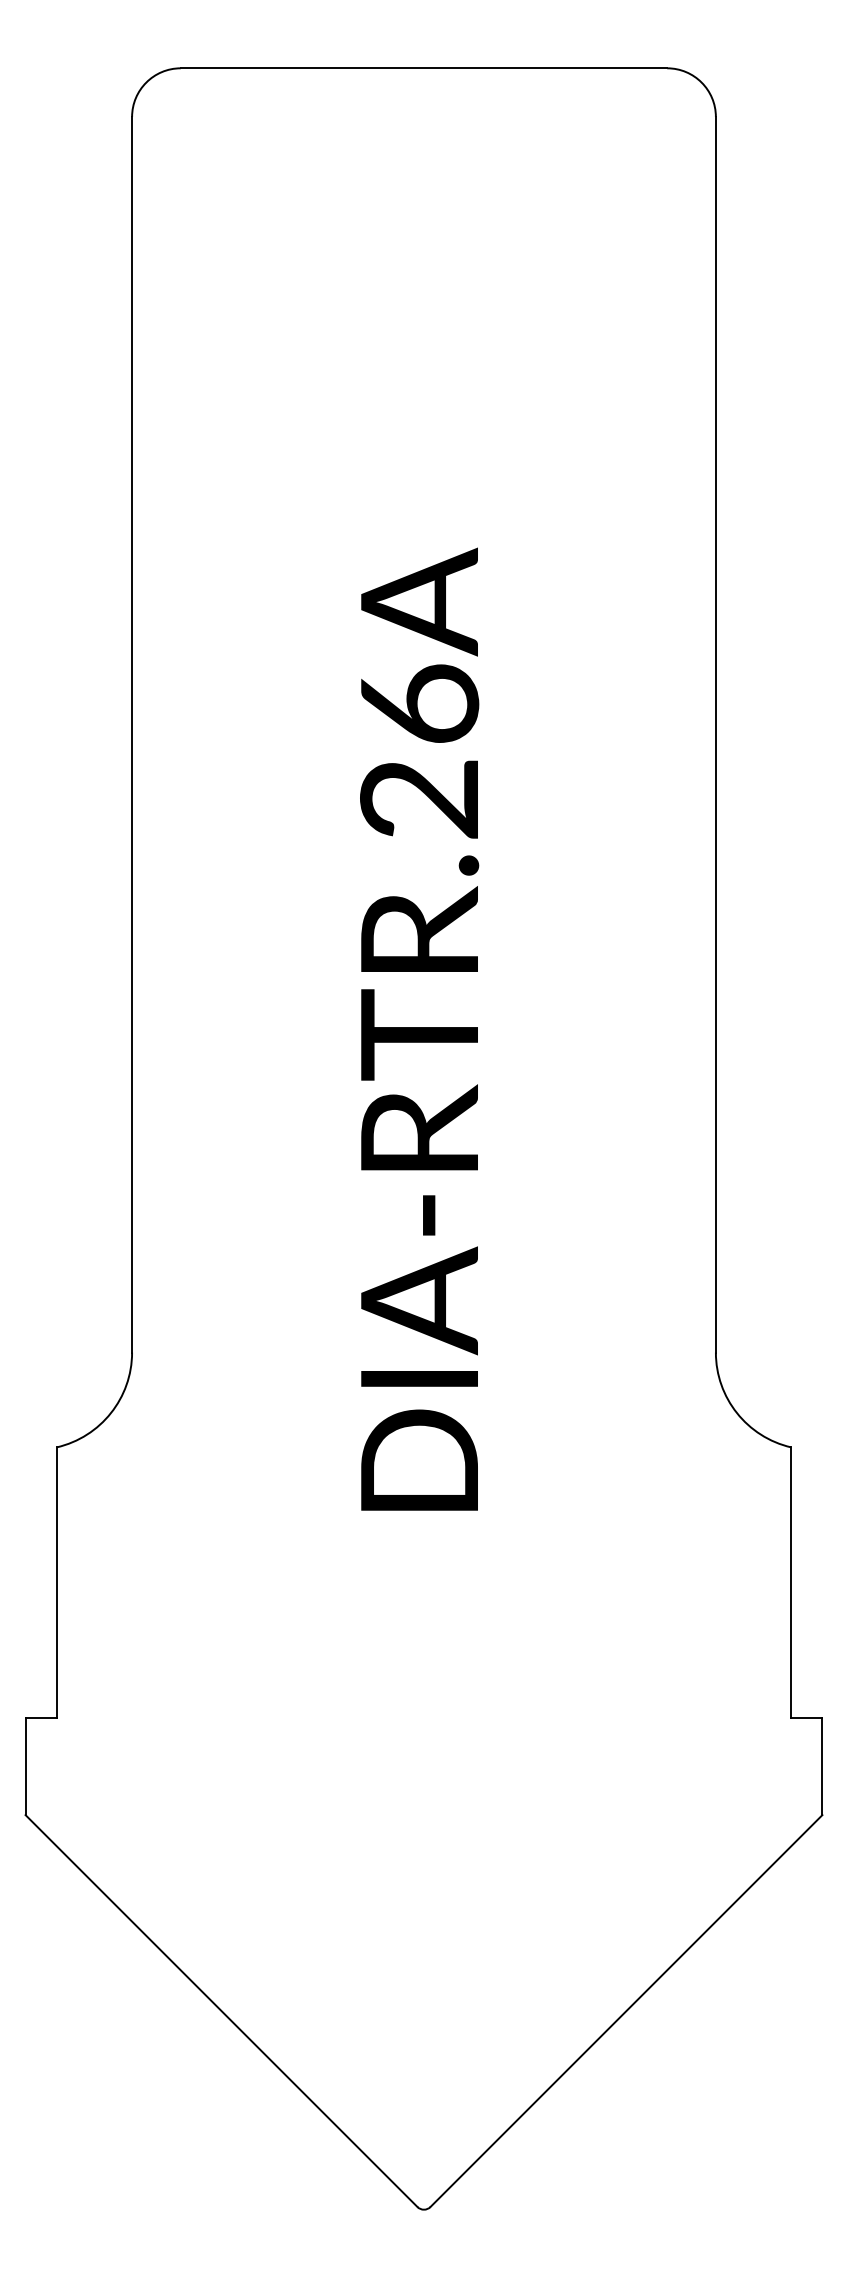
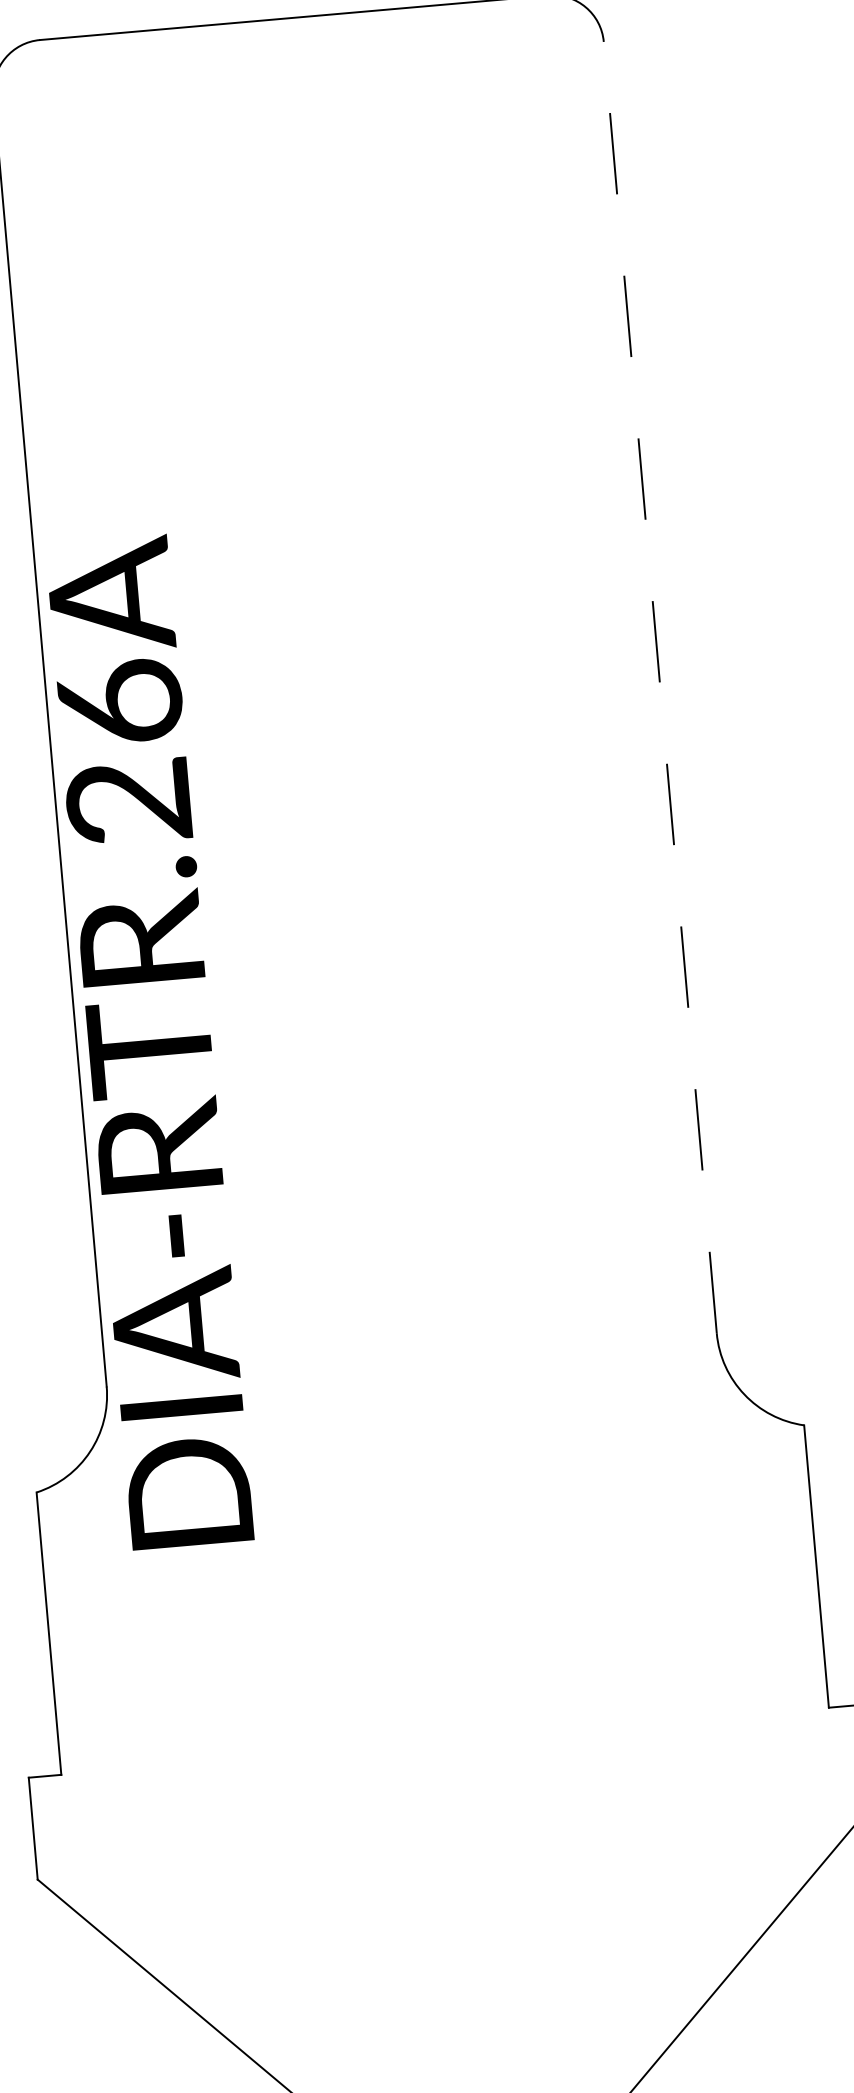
line: (715, 734) -> (659, 687), solid -> dashed
text: (419, 1028) -> (149, 1041), moved

